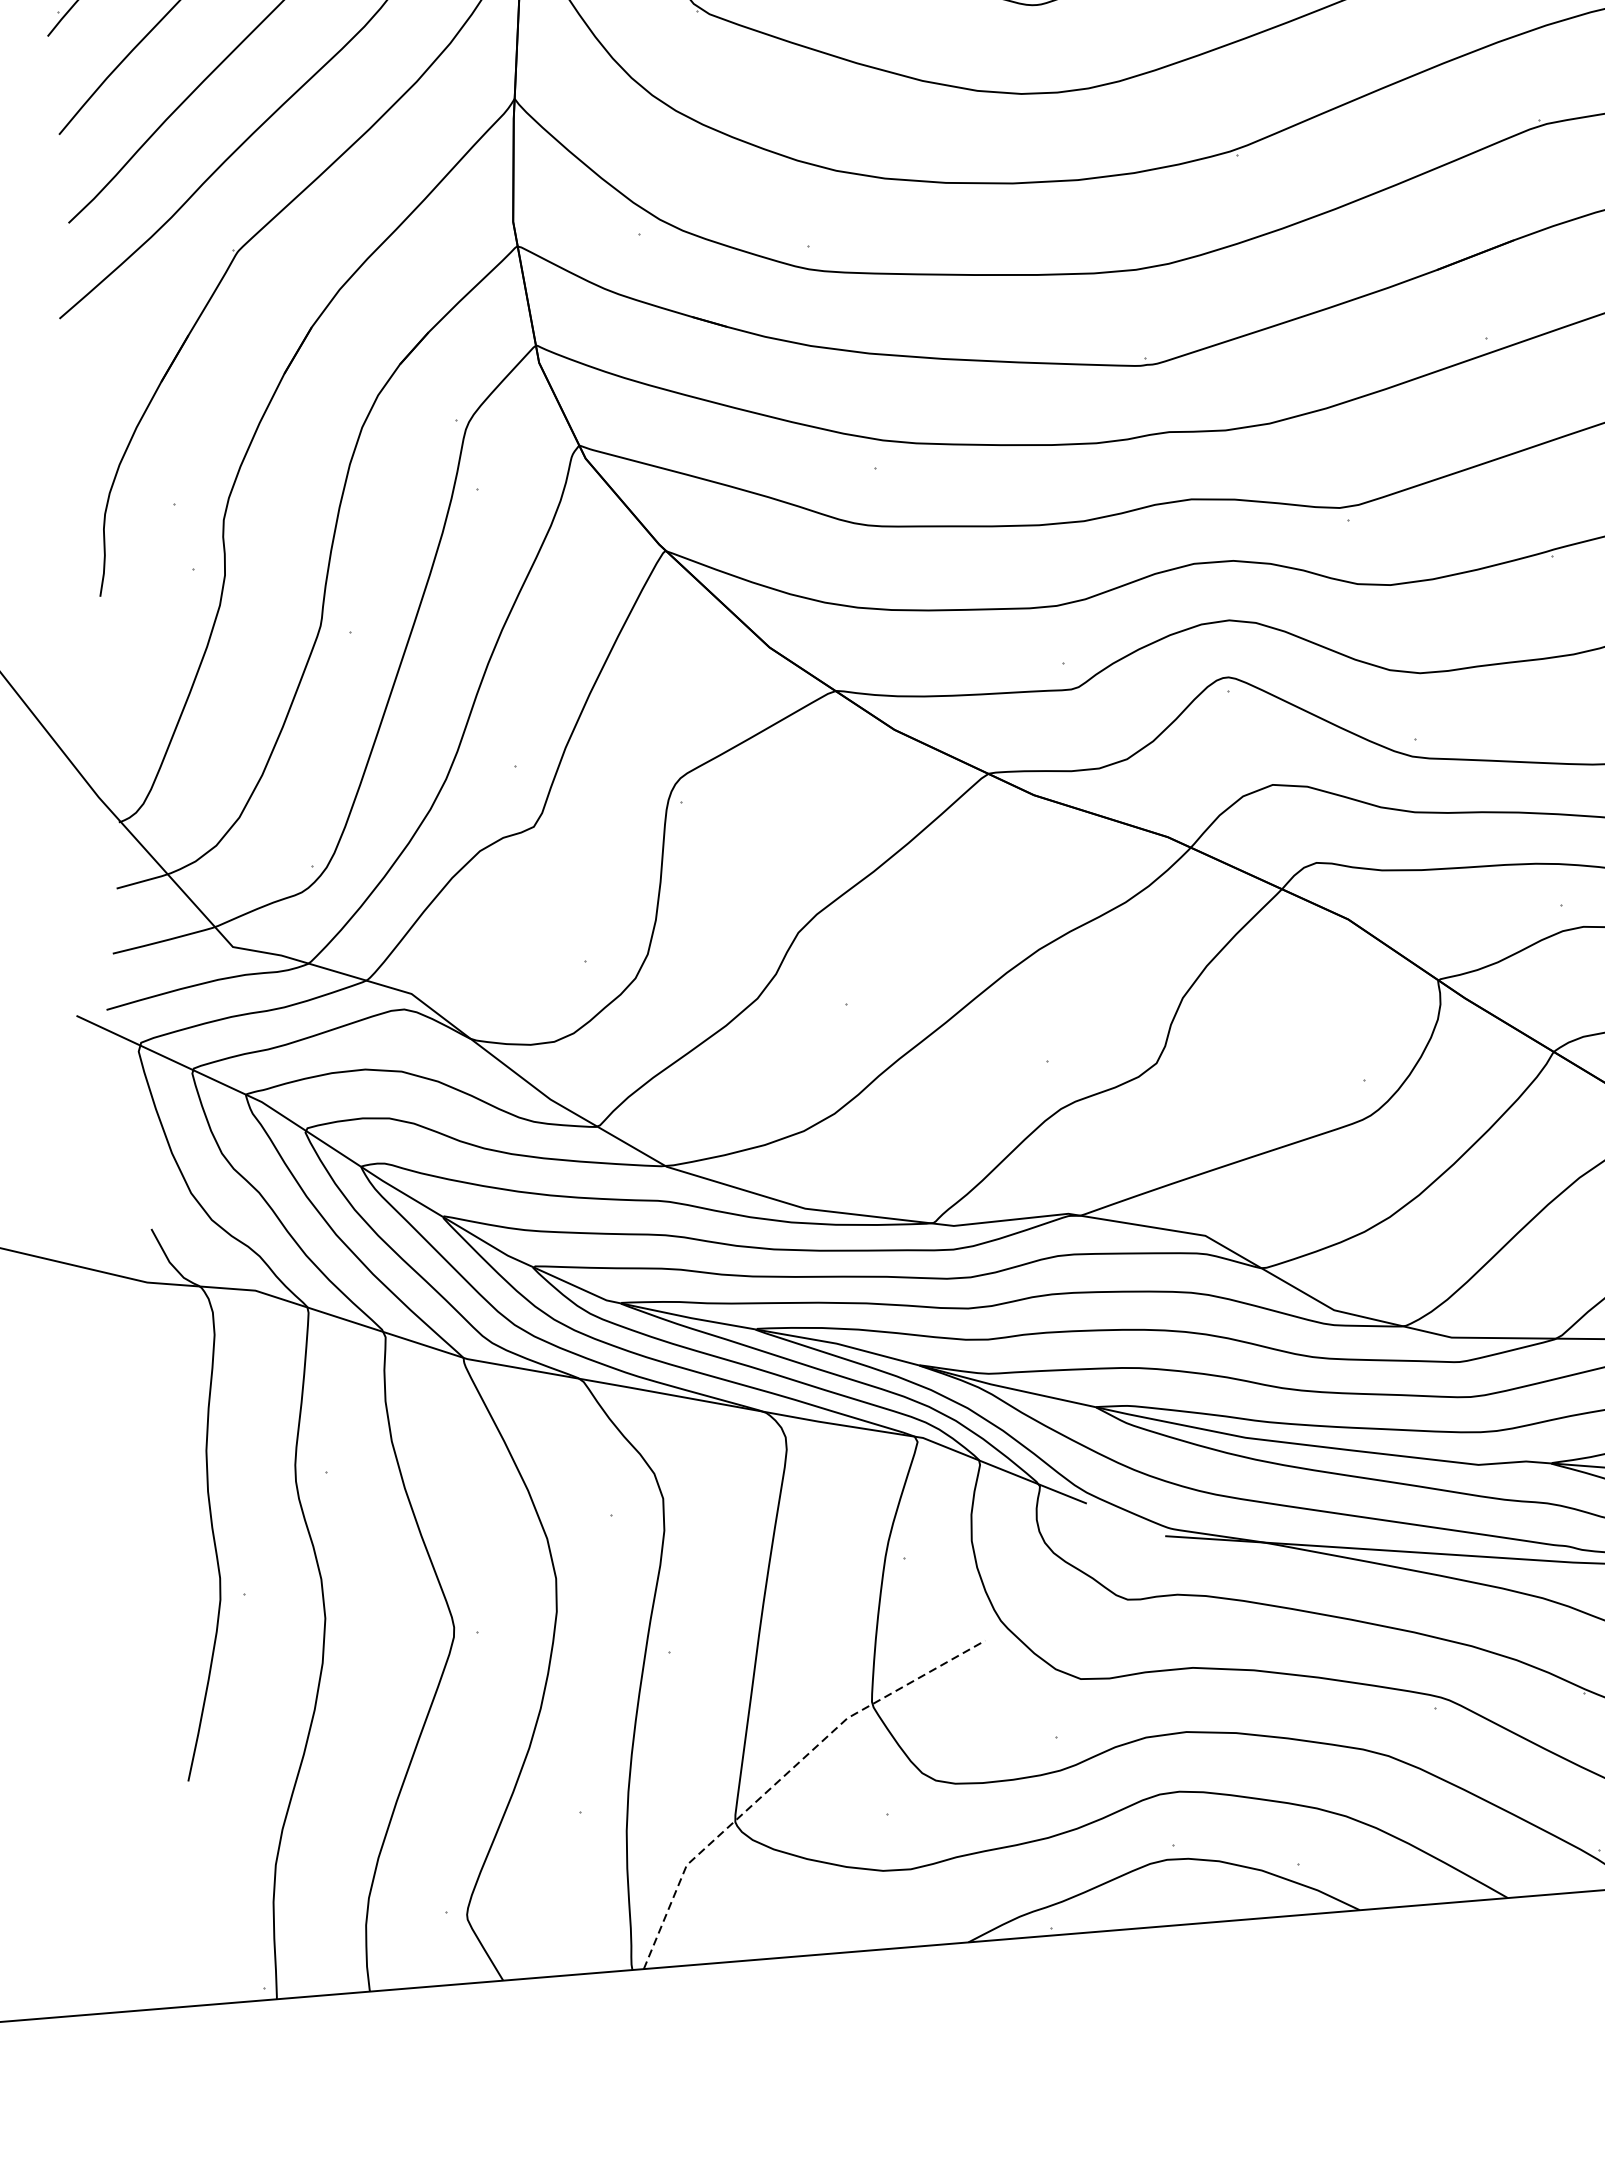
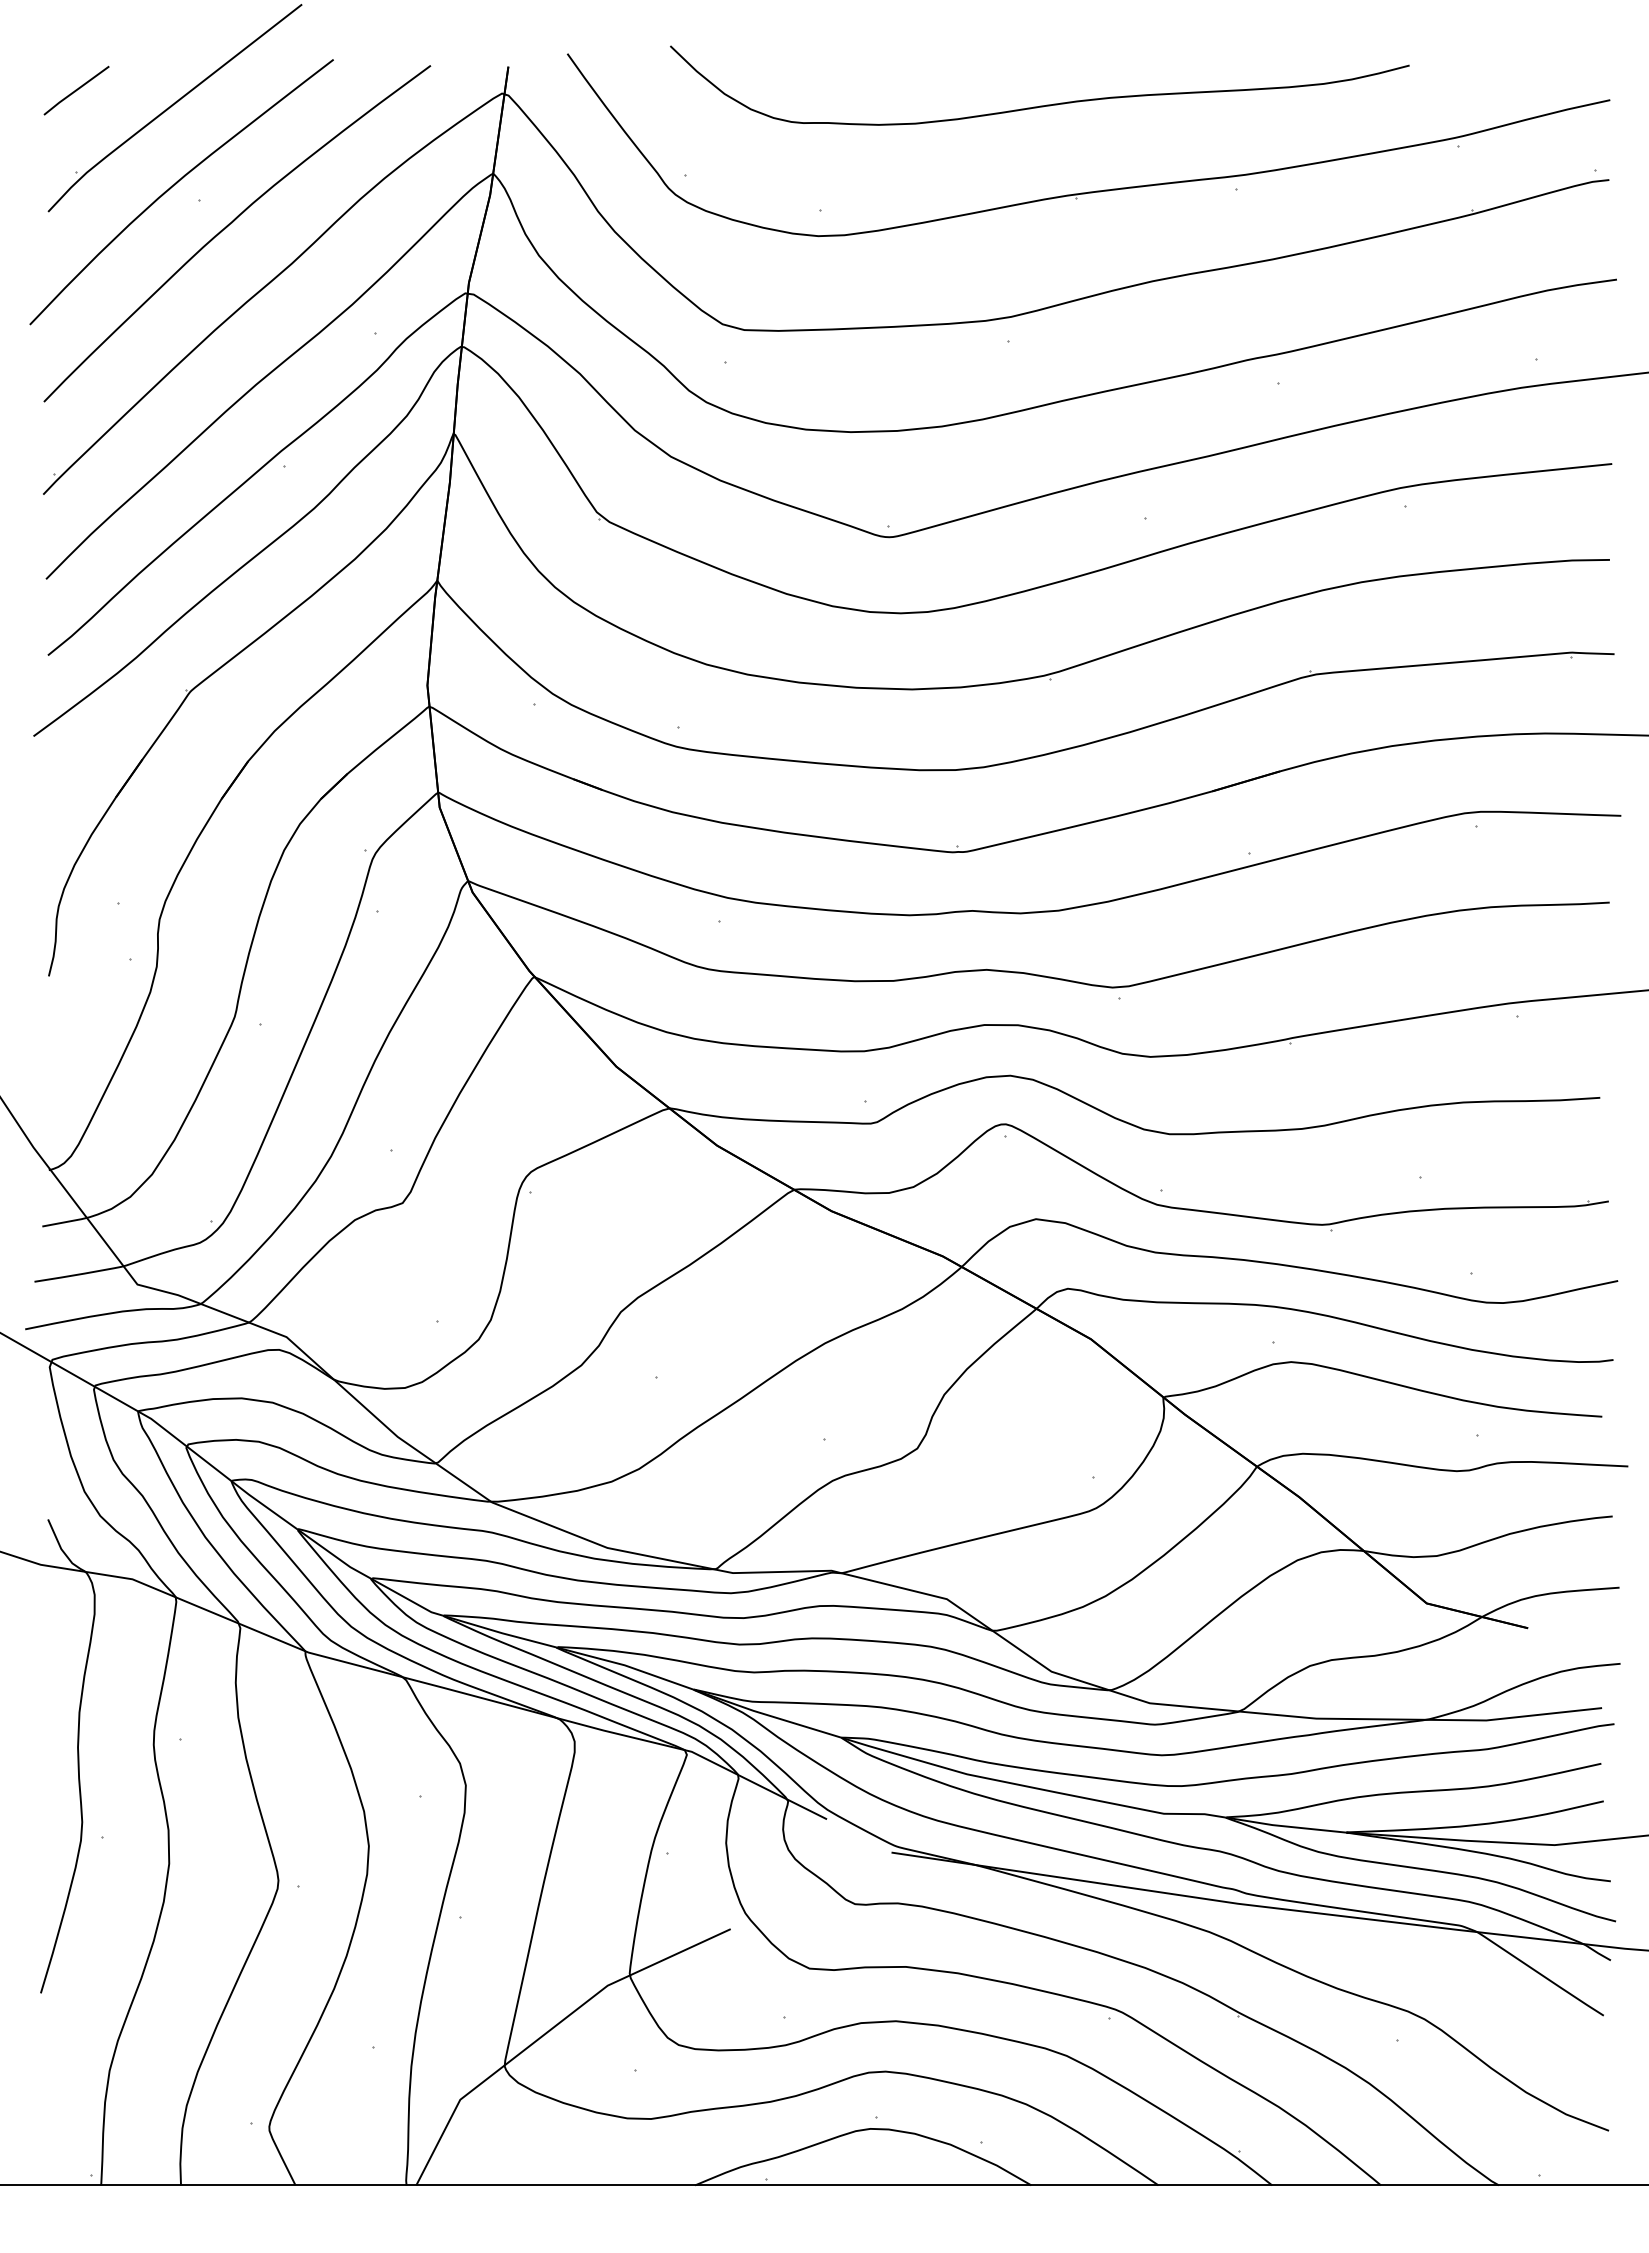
line: (784, 1776) -> (549, 2030), dashed -> solid

